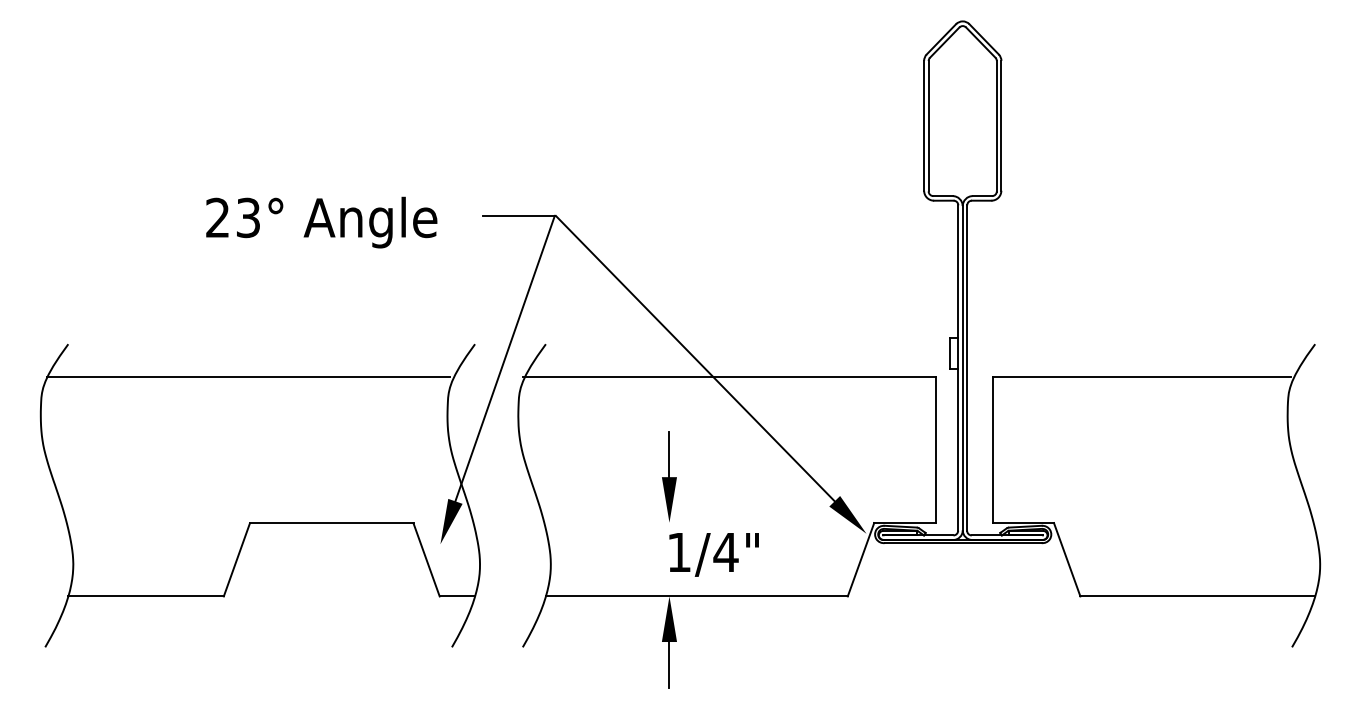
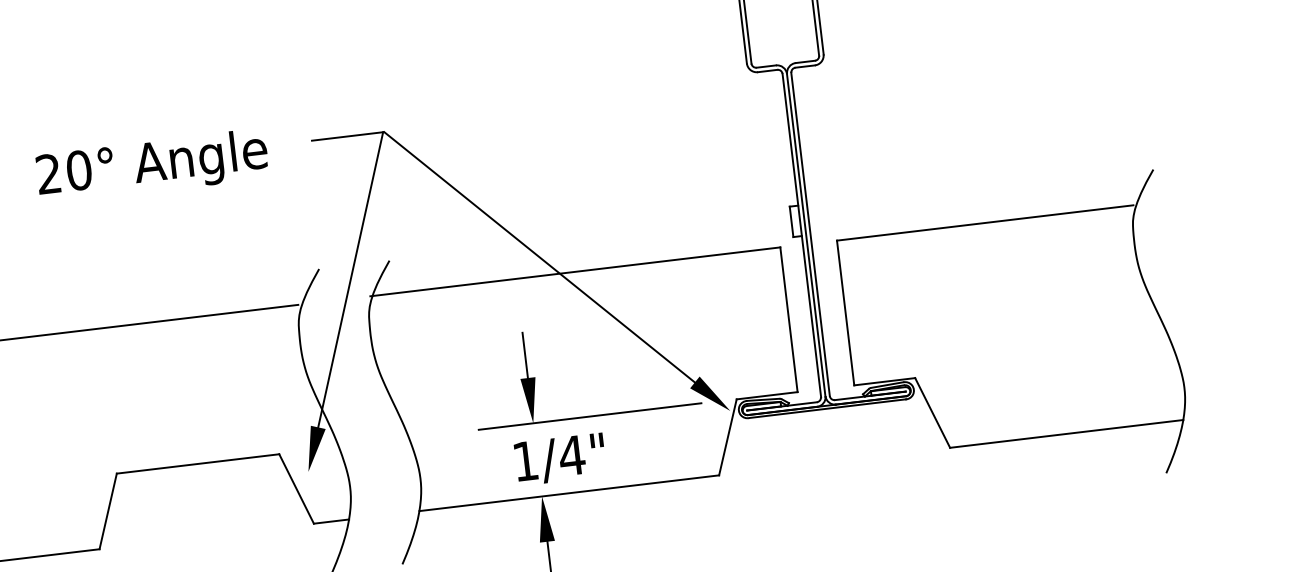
text: (248, 217) -> (79, 170), 23° -> 20°
line: (726, 522) -> (589, 416), added
text: (713, 554) -> (559, 459), moved

